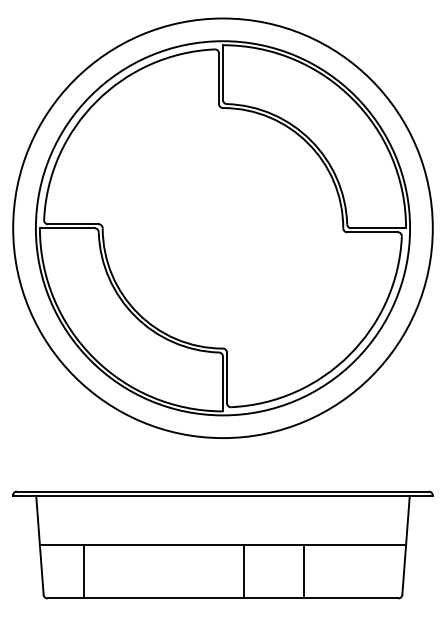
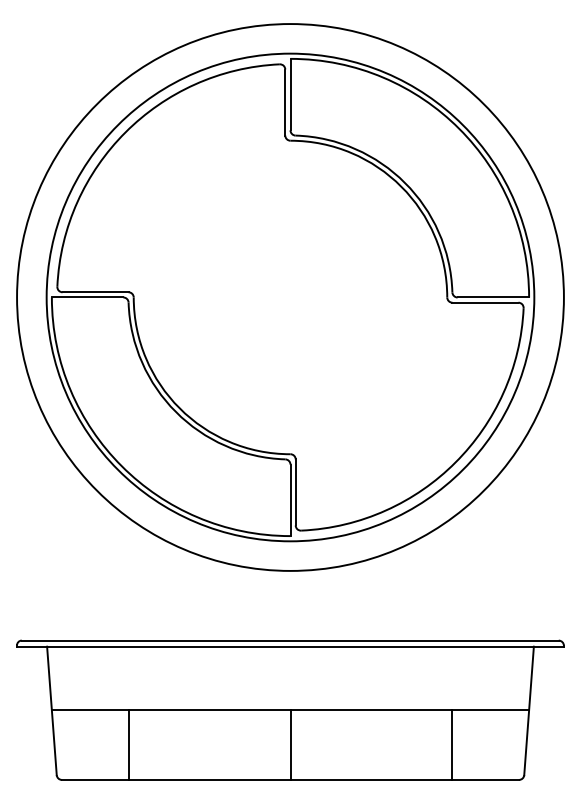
line: (83, 571) -> (128, 744), moved
line: (244, 571) -> (291, 744), moved
line: (304, 571) -> (452, 744), moved

